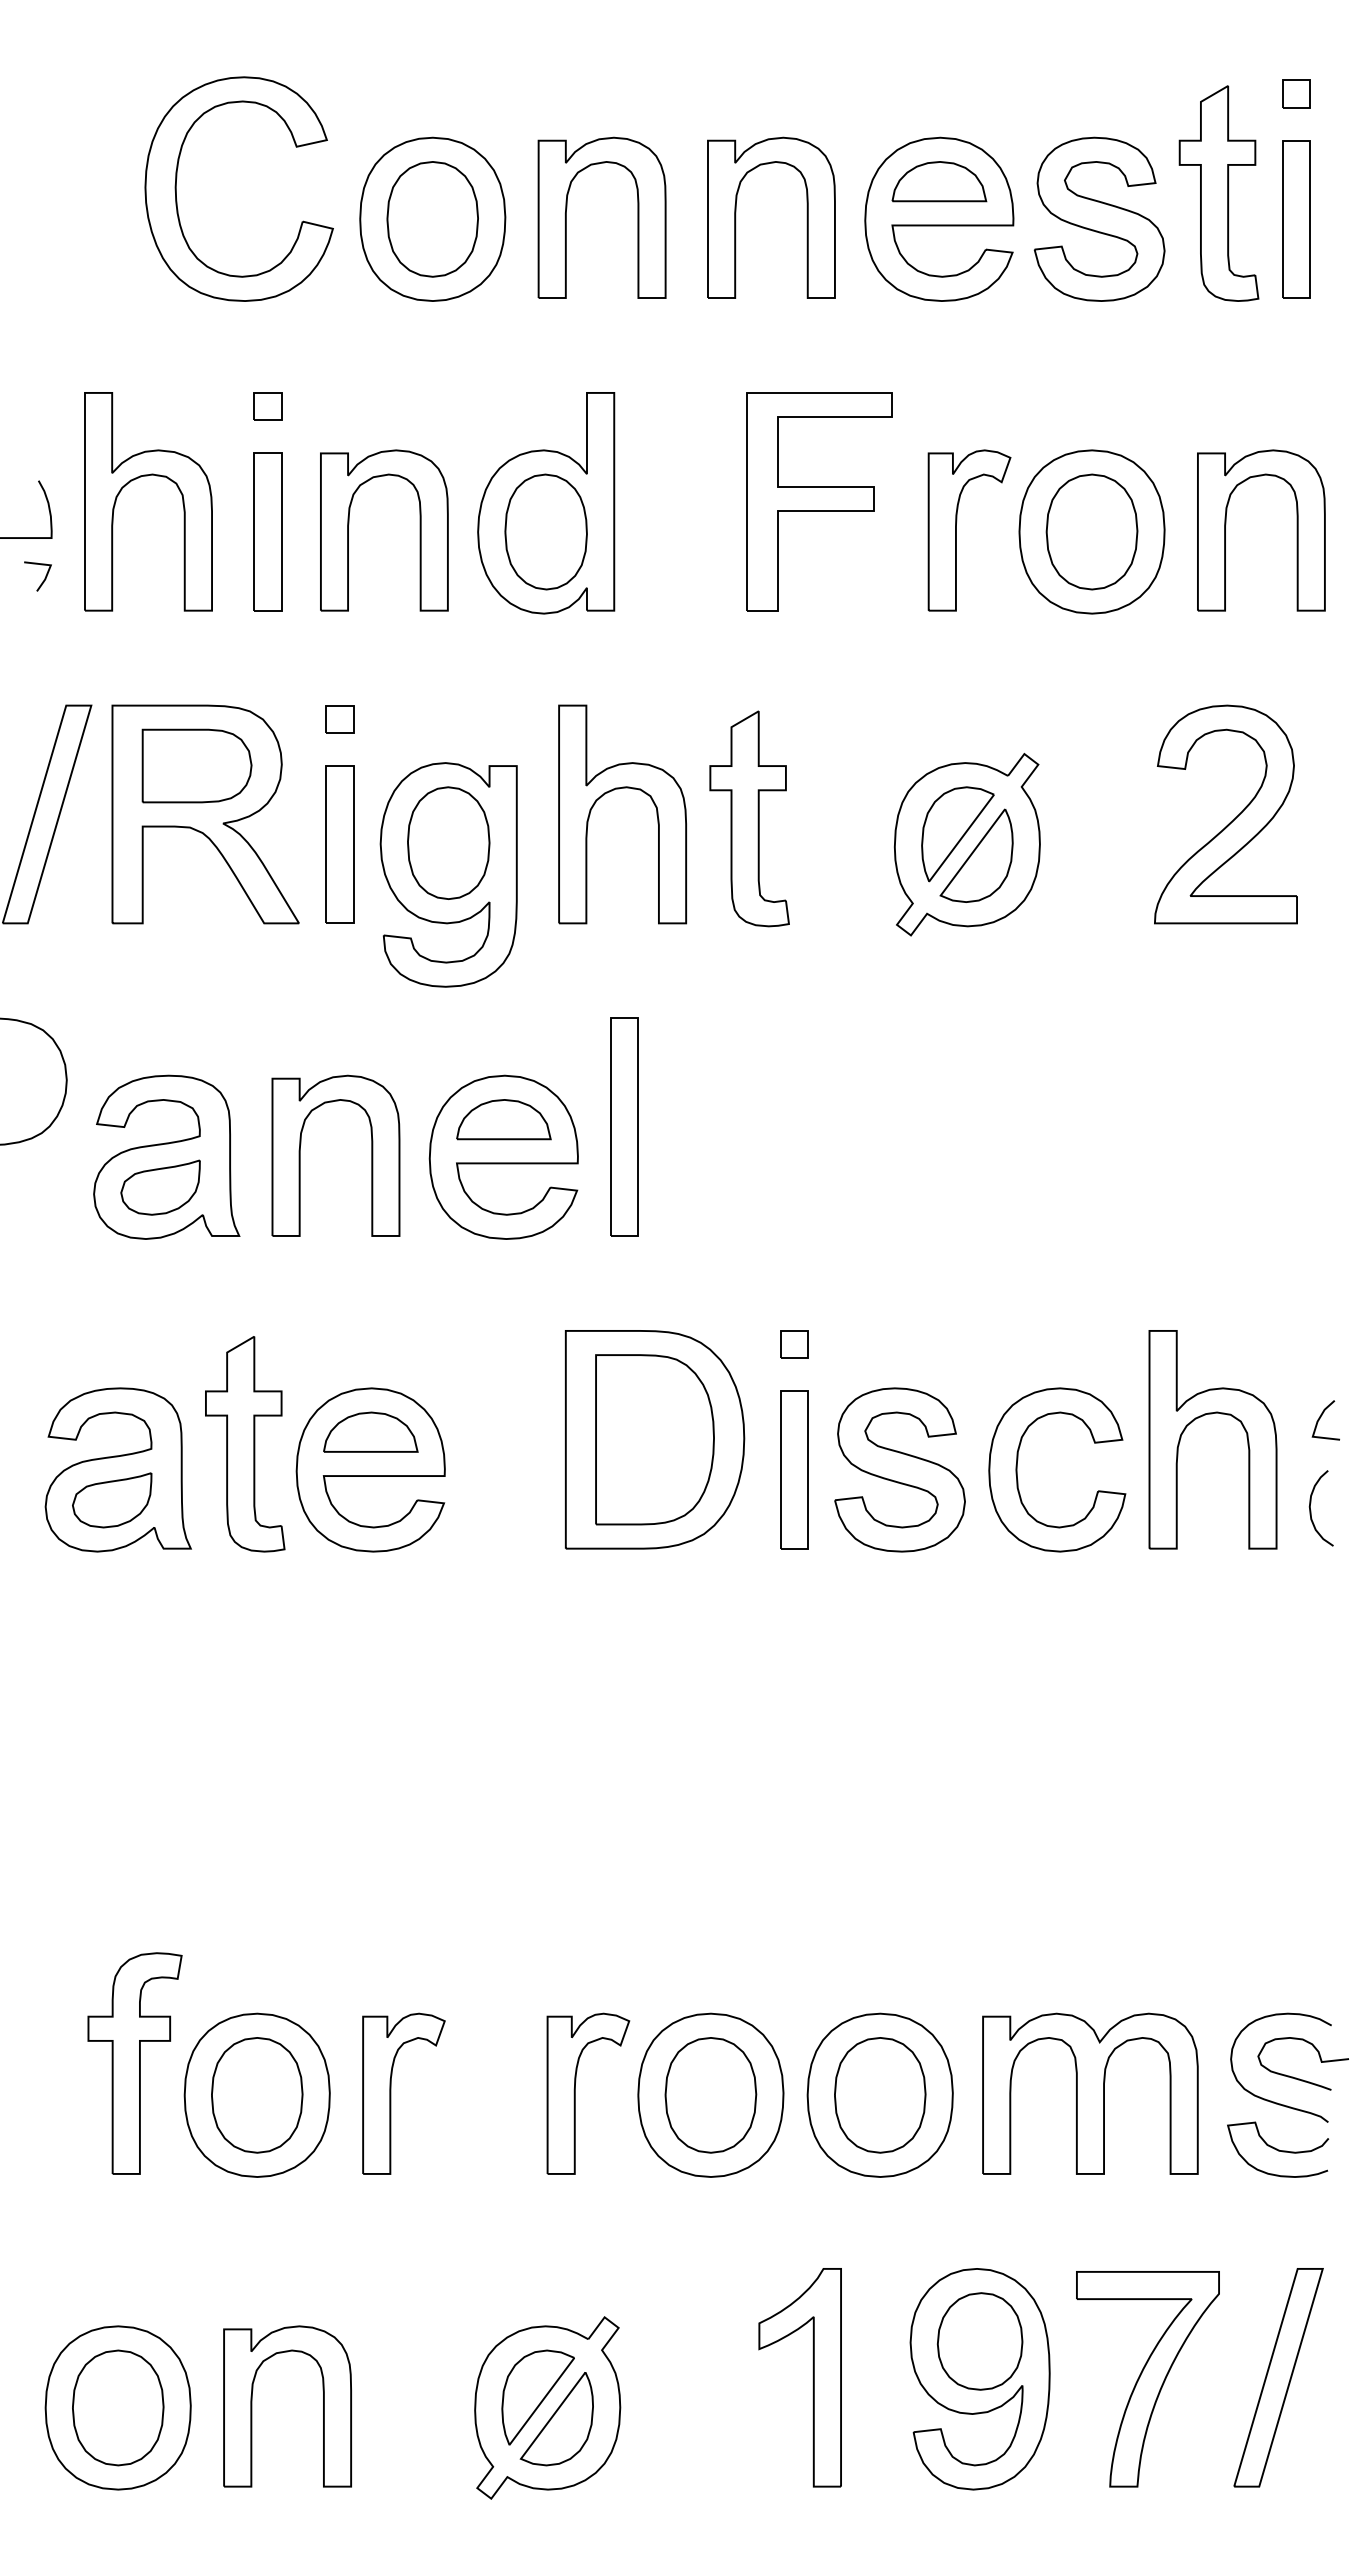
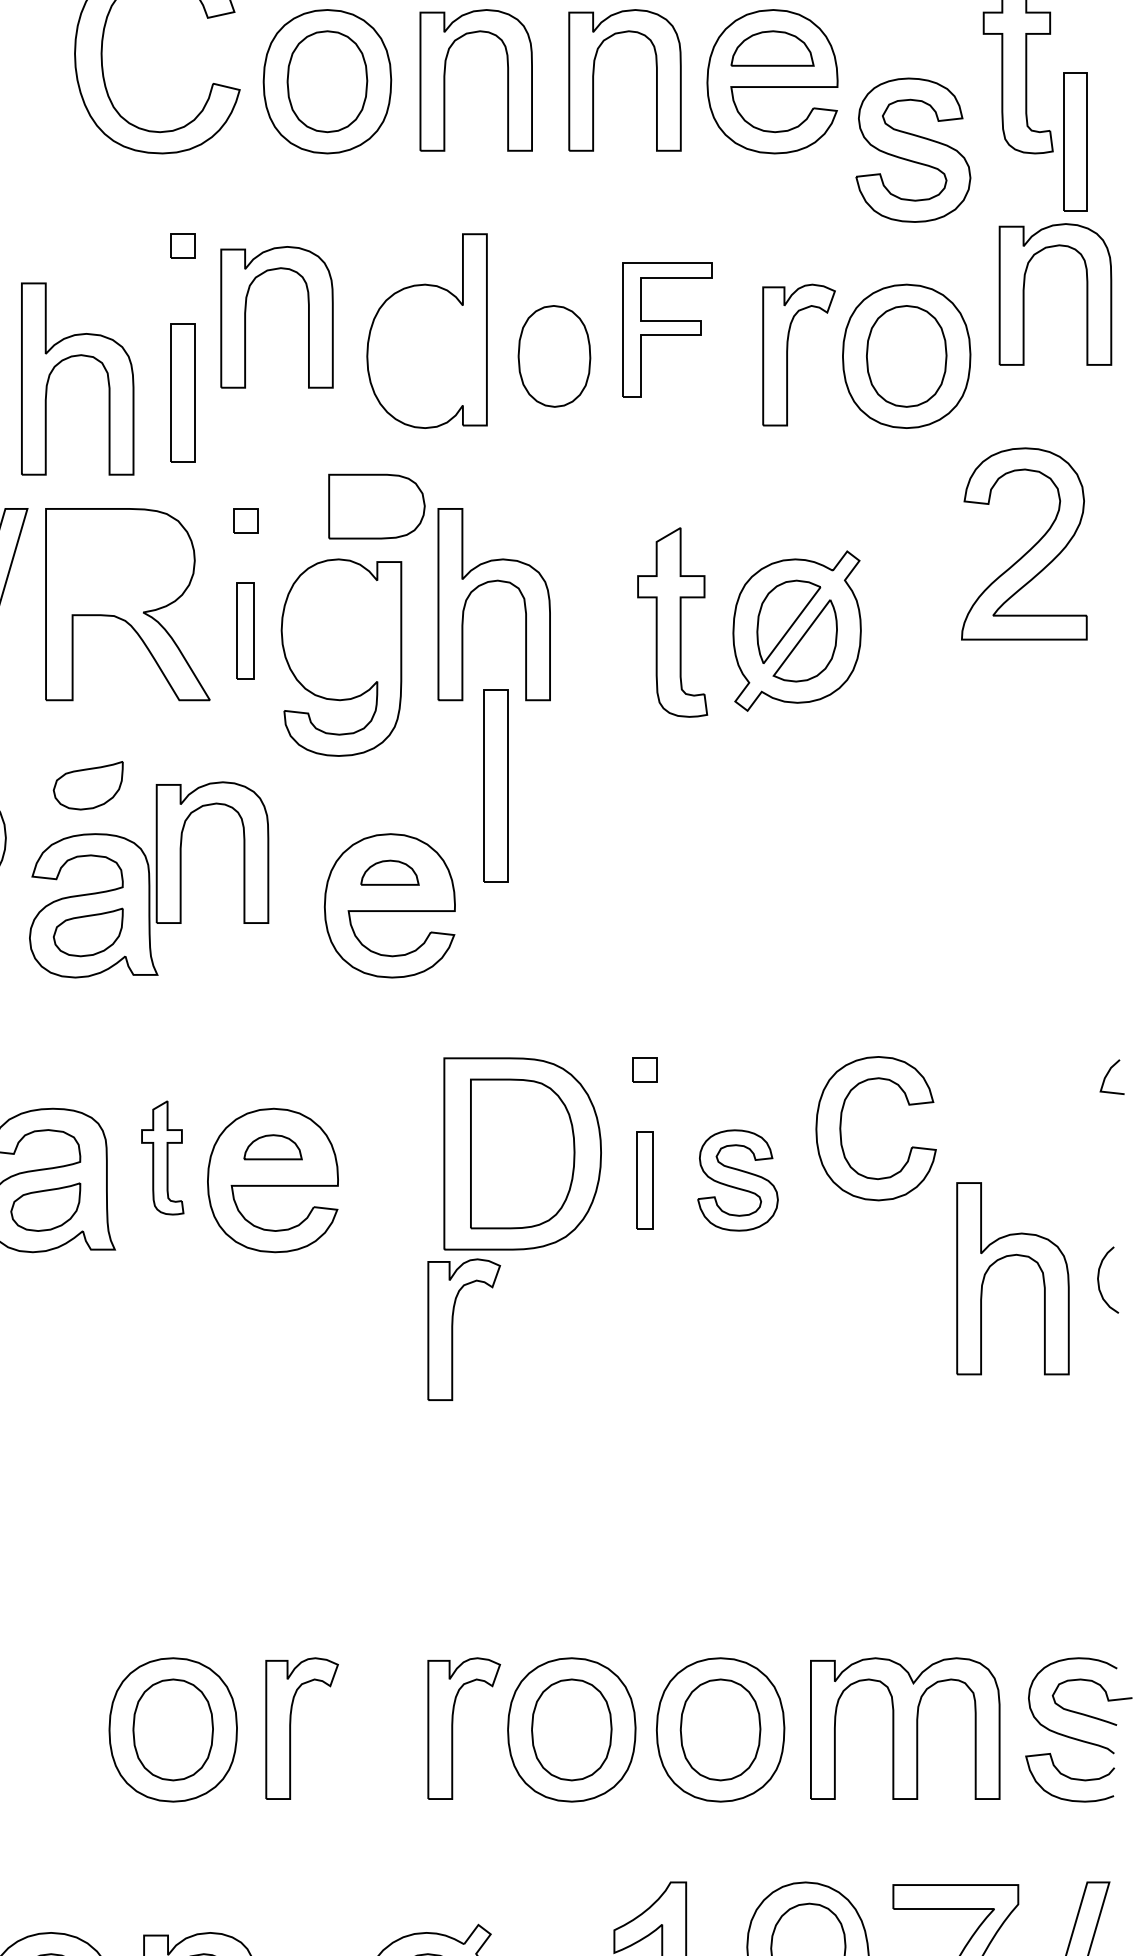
part: (1099, 218) -> (913, 149), moved
part: (1296, 219) -> (1075, 142), moved
part: (141, 477) -> (71, 357), moved
part: (819, 501) -> (667, 329), size x0.7
part: (419, 530) -> (307, 317), moved
part: (1296, 530) -> (1086, 294), moved
part: (267, 531) -> (182, 392), moved
part: (545, 531) -> (553, 355), moved
part: (196, 765) -> (376, 506), moved
part: (749, 818) -> (672, 622), moved
part: (1230, 821) -> (1028, 550), moved
part: (448, 842) -> (341, 629), removed
part: (339, 844) -> (245, 630), size x0.7
part: (160, 1020) -> (88, 785), added
part: (503, 1119) -> (389, 872), size x0.7
part: (624, 1126) -> (495, 785), moved
part: (300, 1155) -> (181, 852), moved
part: (1203, 1416) -> (1004, 1258), moved
line: (1321, 1417) -> (1108, 1074), moved
part: (370, 1431) -> (272, 1146), size x0.7
part: (245, 1444) -> (162, 1158), size x0.6
part: (794, 1469) -> (645, 1180), size x0.7
part: (899, 1469) -> (737, 1180), size x0.7
part: (1017, 1469) -> (841, 1128), moved
curve: (1311, 1510) -> (1099, 1281), moved
part: (575, 1639) -> (452, 1329), added
part: (134, 2063) -> (65, 1701), removed

